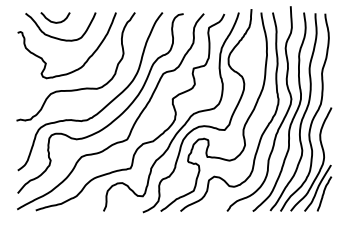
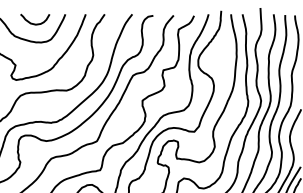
curve: (55, 21) -> (35, 23), moved

